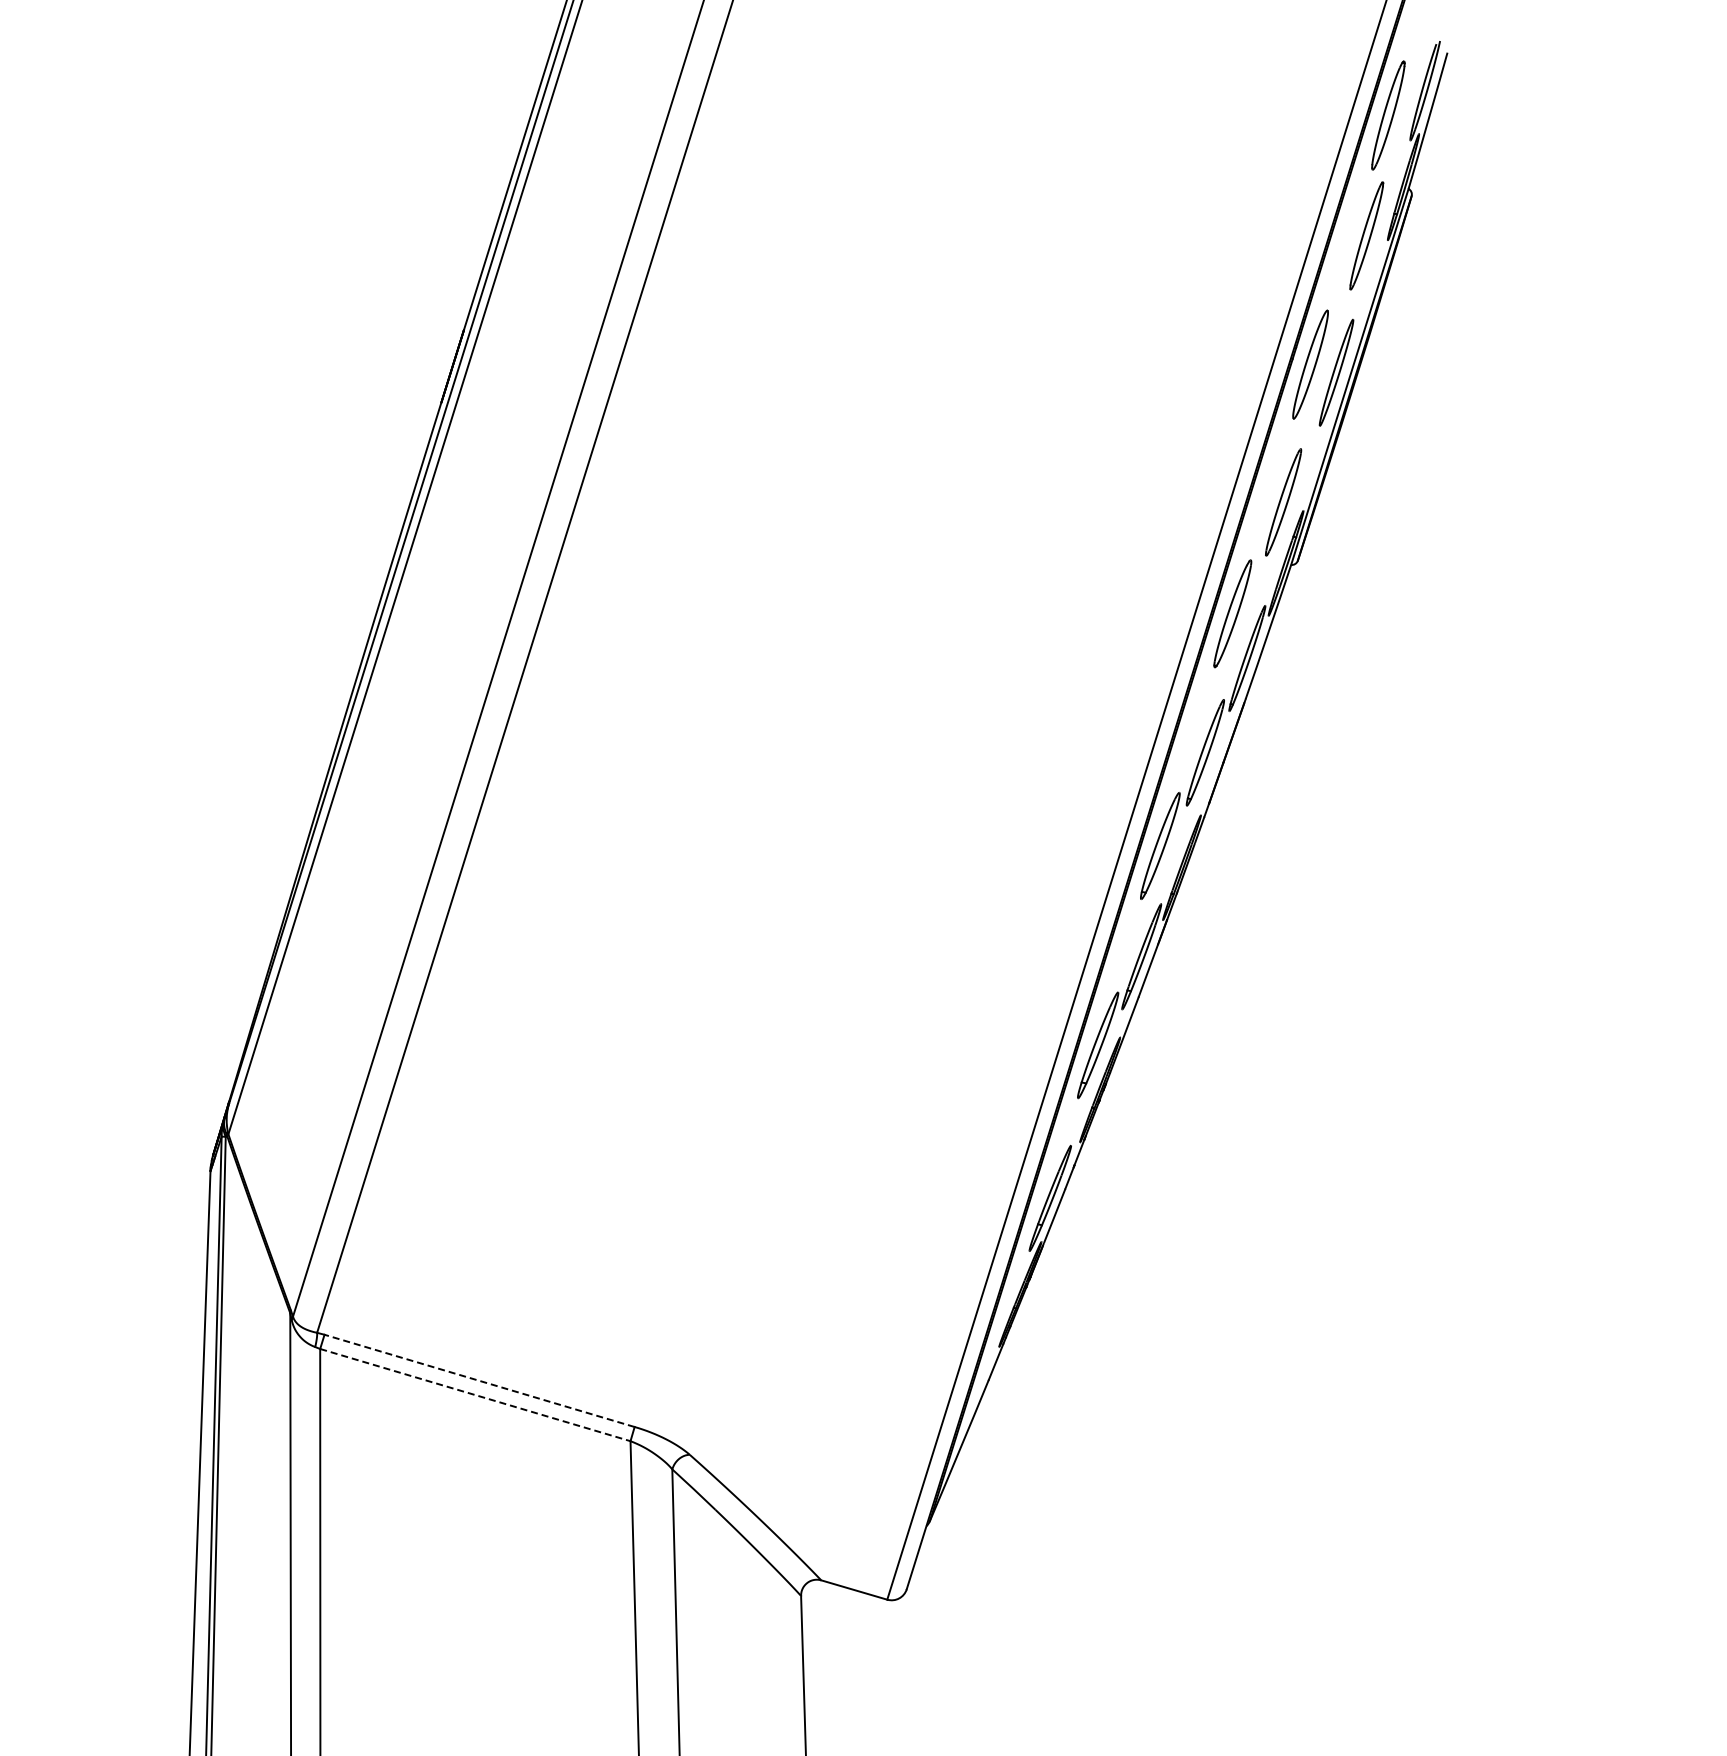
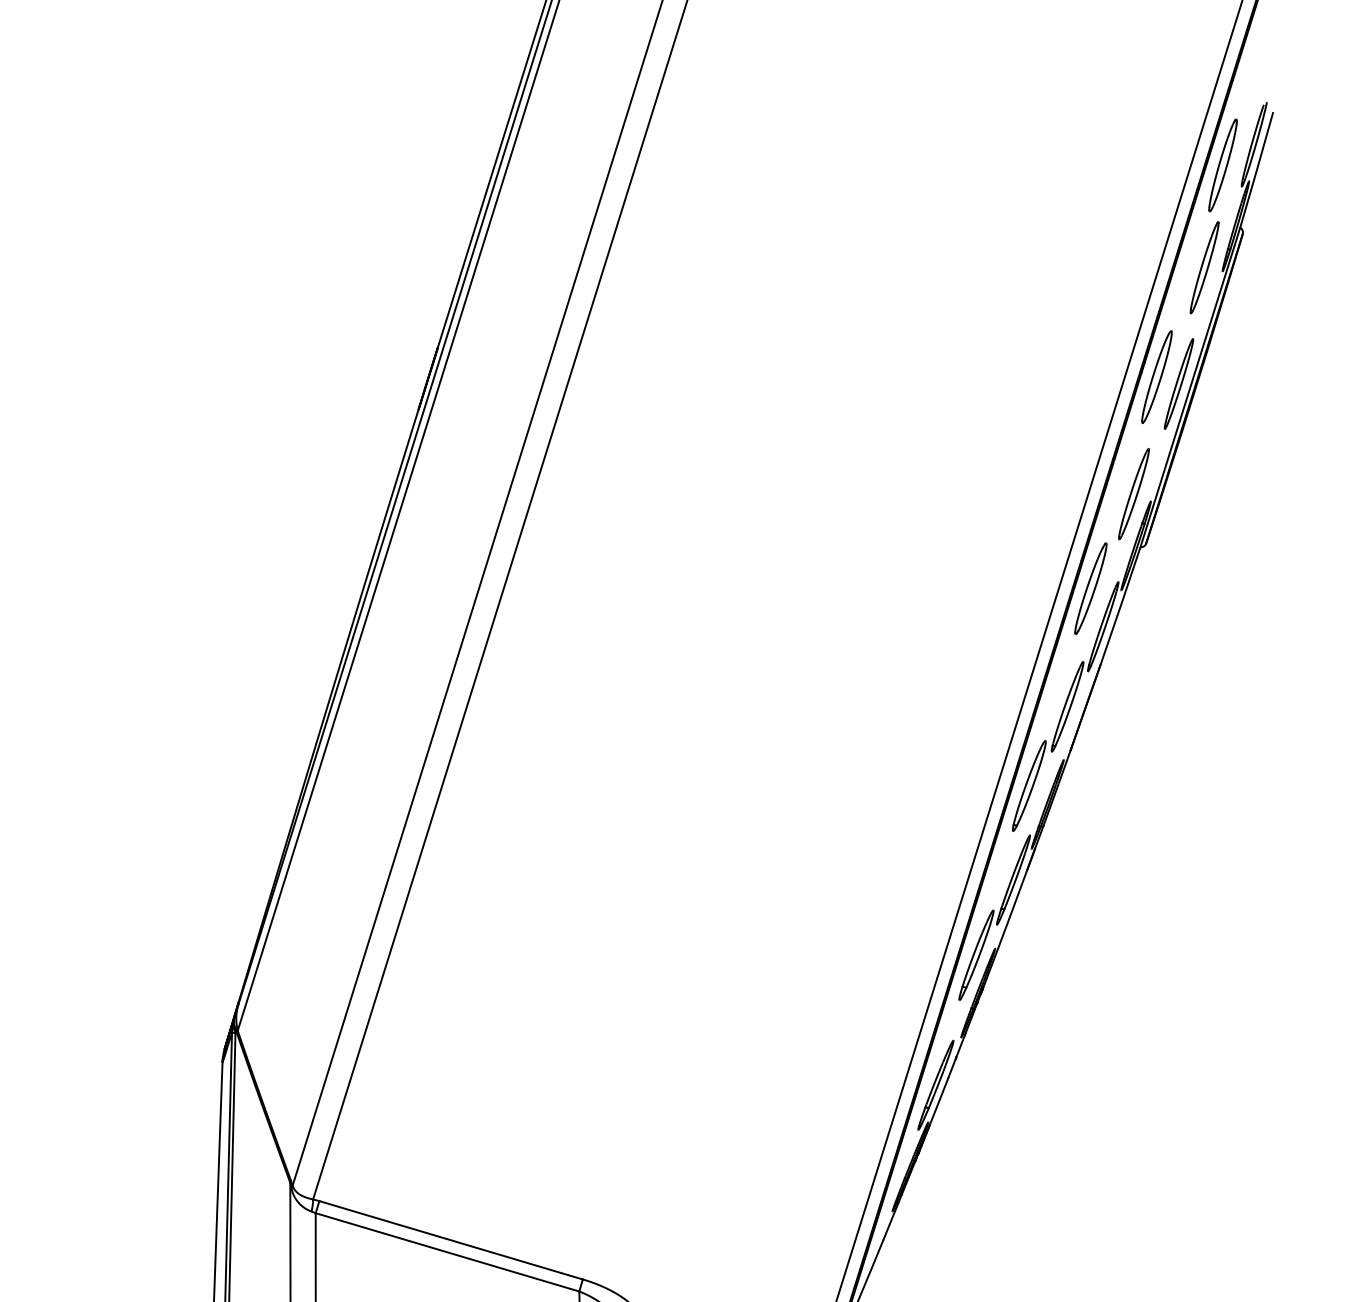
line: (479, 1380) -> (451, 1239), dashed -> solid
line: (475, 1395) -> (447, 1252), dashed -> solid

